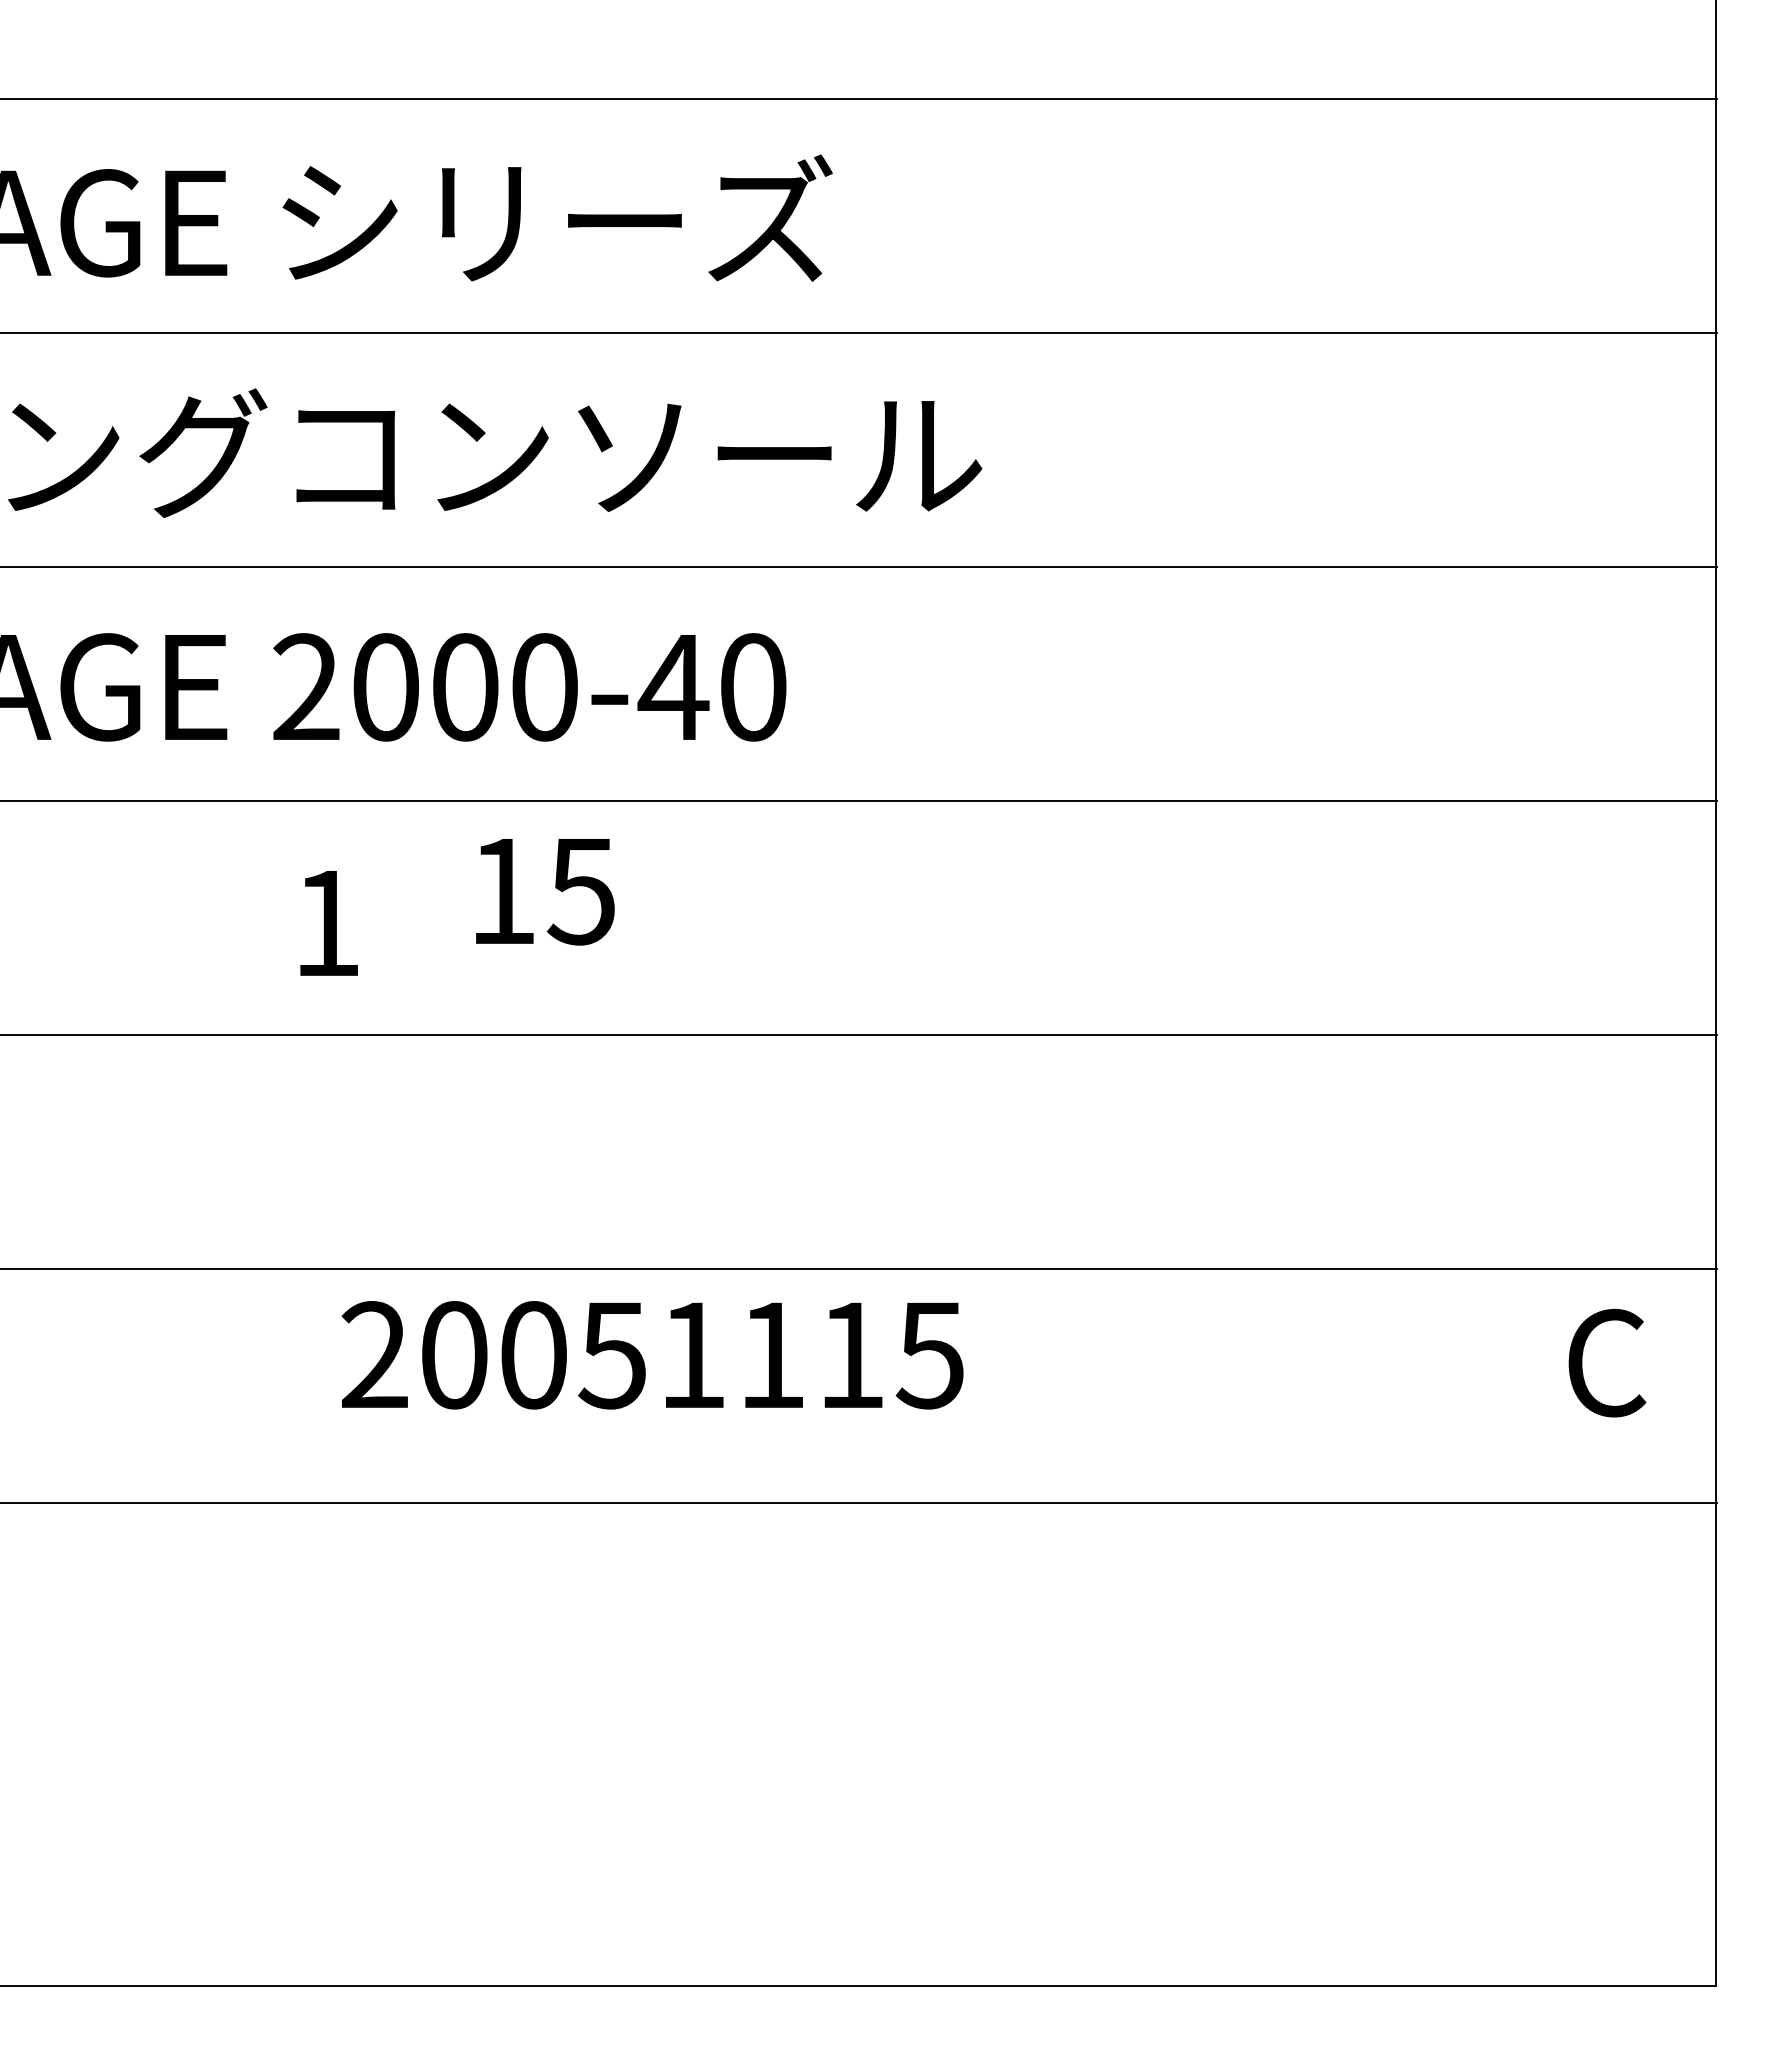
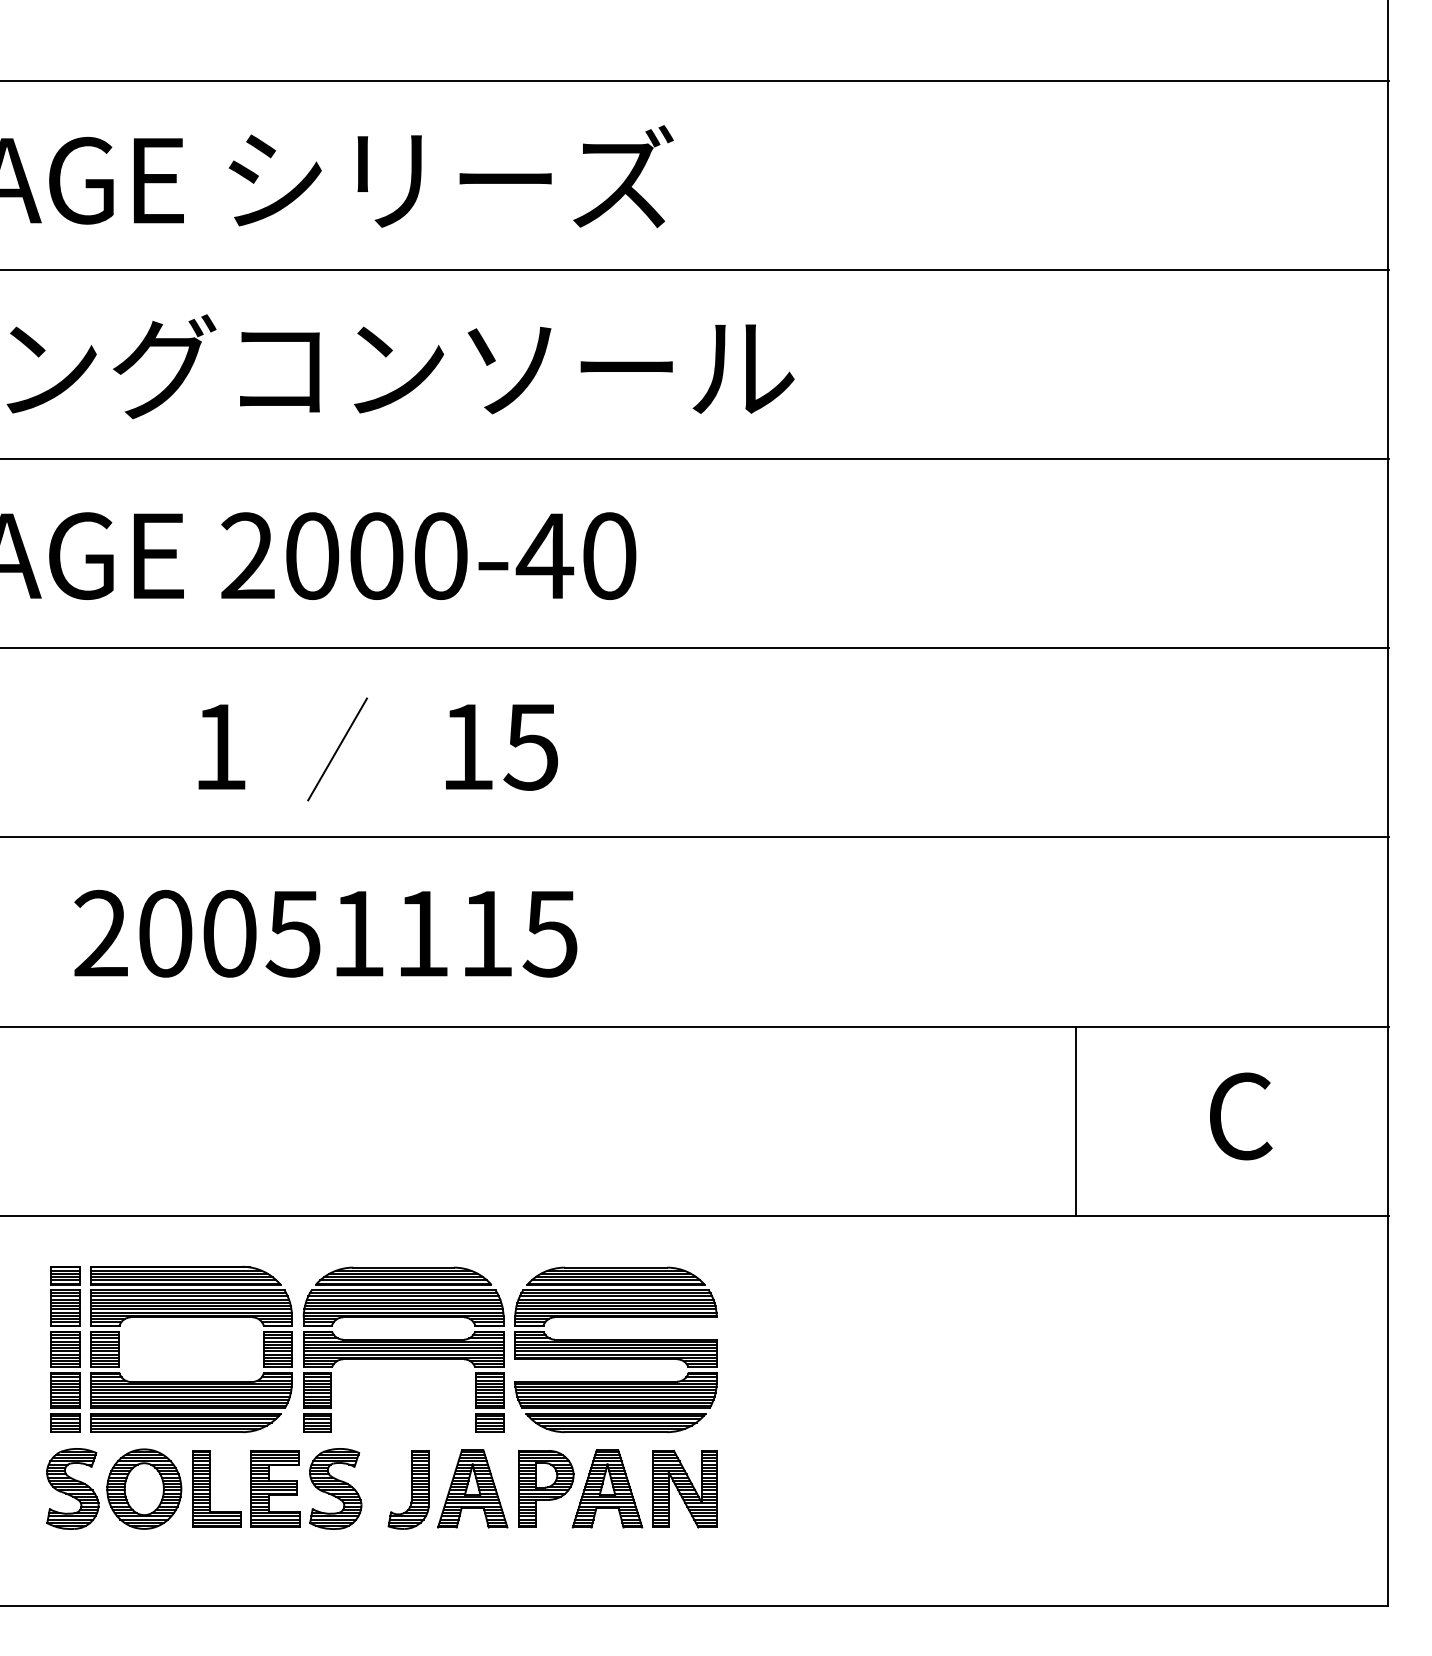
text: (545, 892) -> (502, 747), moved
text: (328, 923) -> (221, 747), moved
line: (416, 926) -> (337, 749), added
text: (652, 1355) -> (325, 933), moved
text: (1607, 1362) -> (1241, 1115), moved
line: (1329, 1386) -> (1075, 1121), added
part: (471, 1680) -> (381, 1359), added

